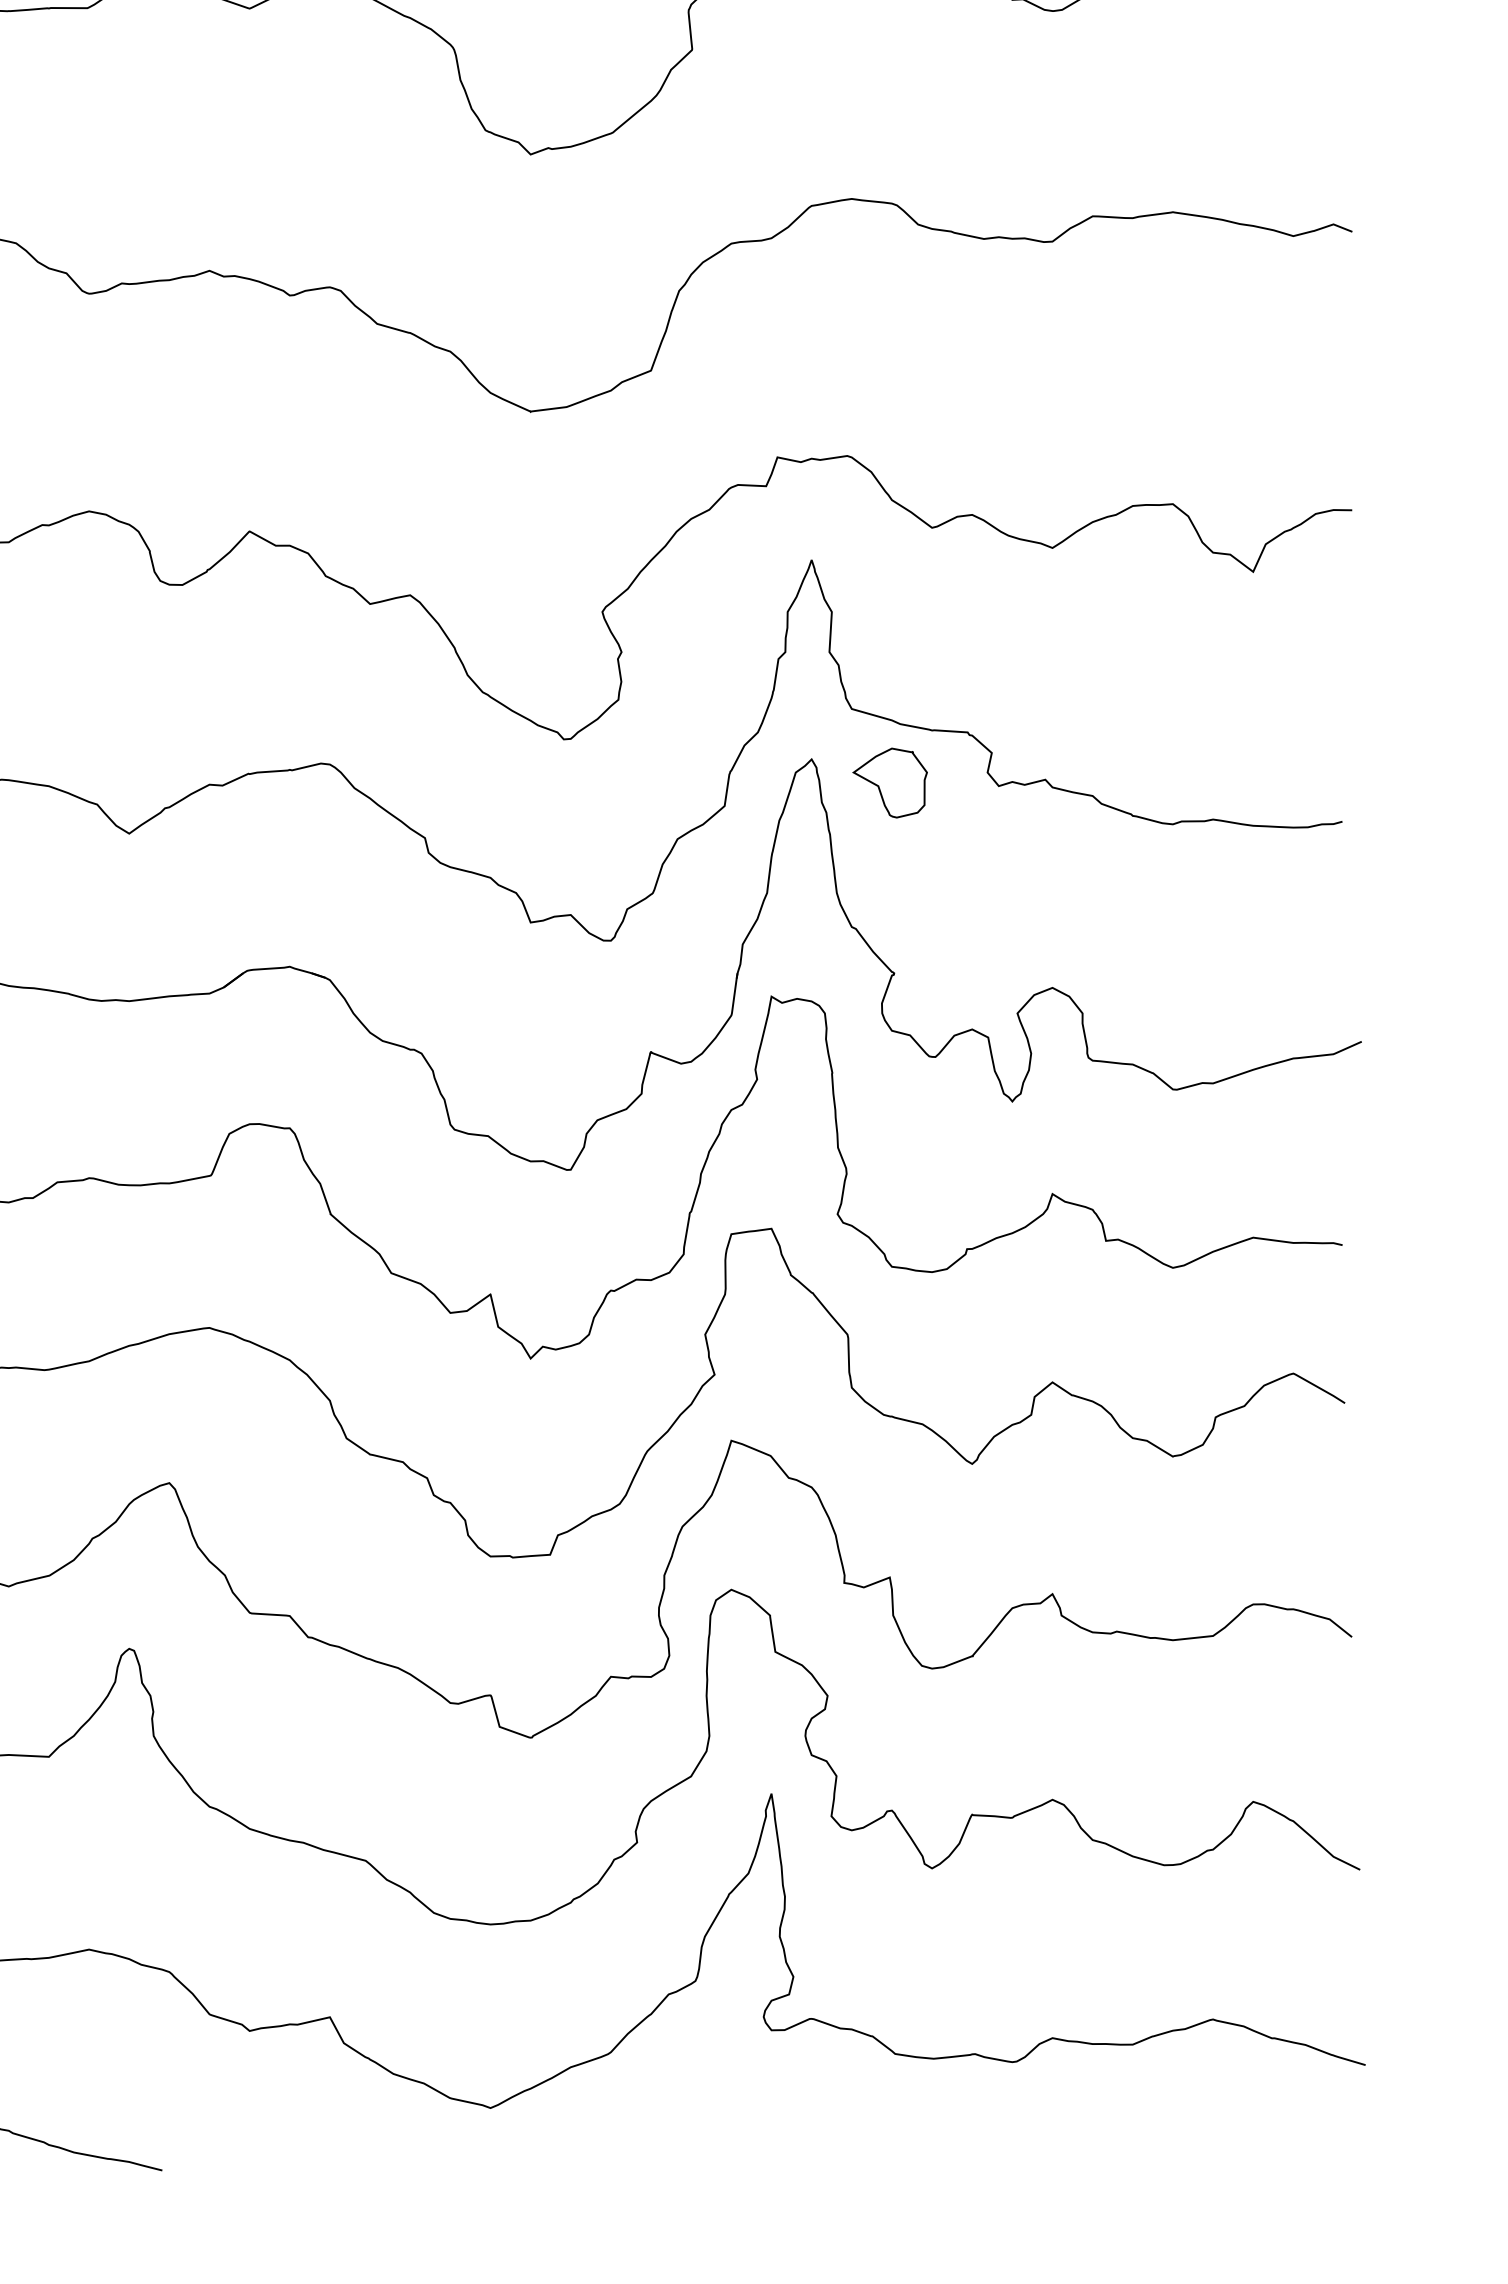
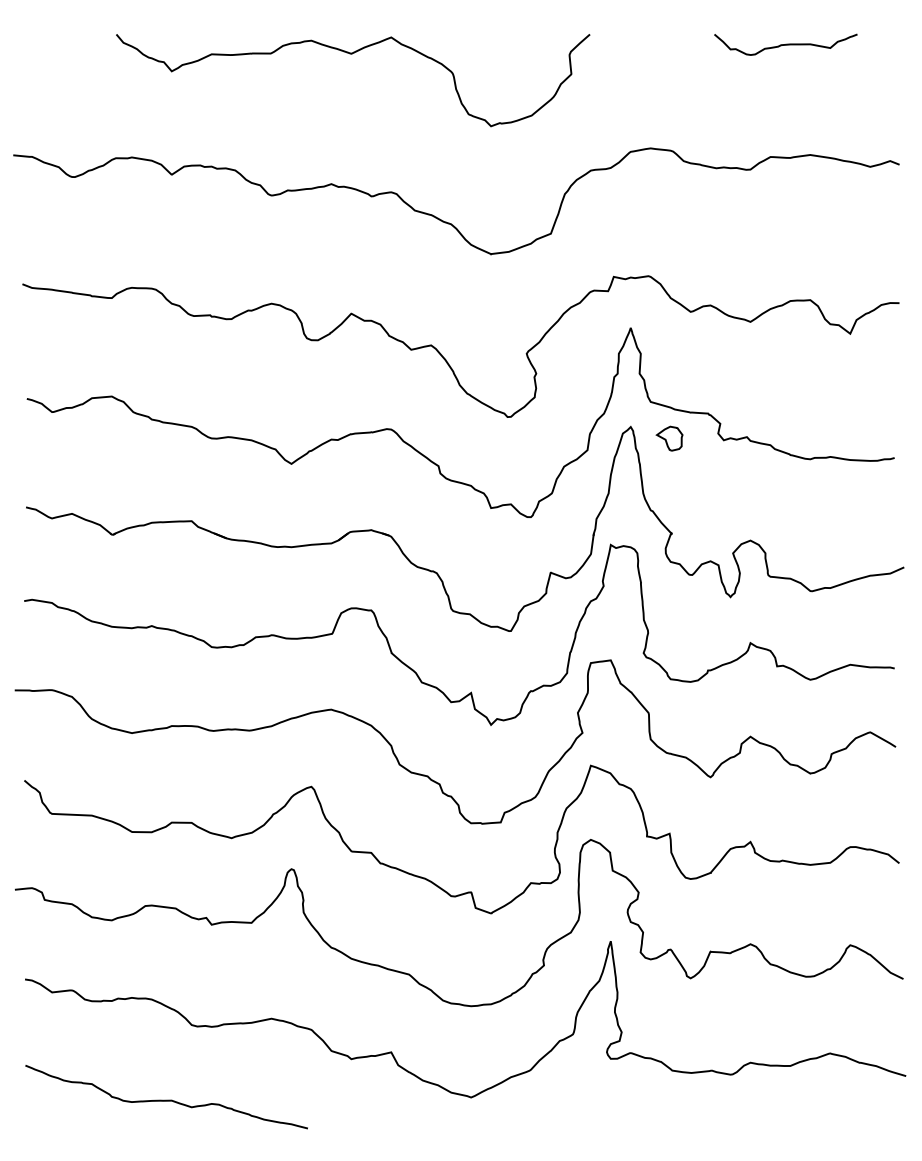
part: (889, 782) -> (669, 438), size x0.7

